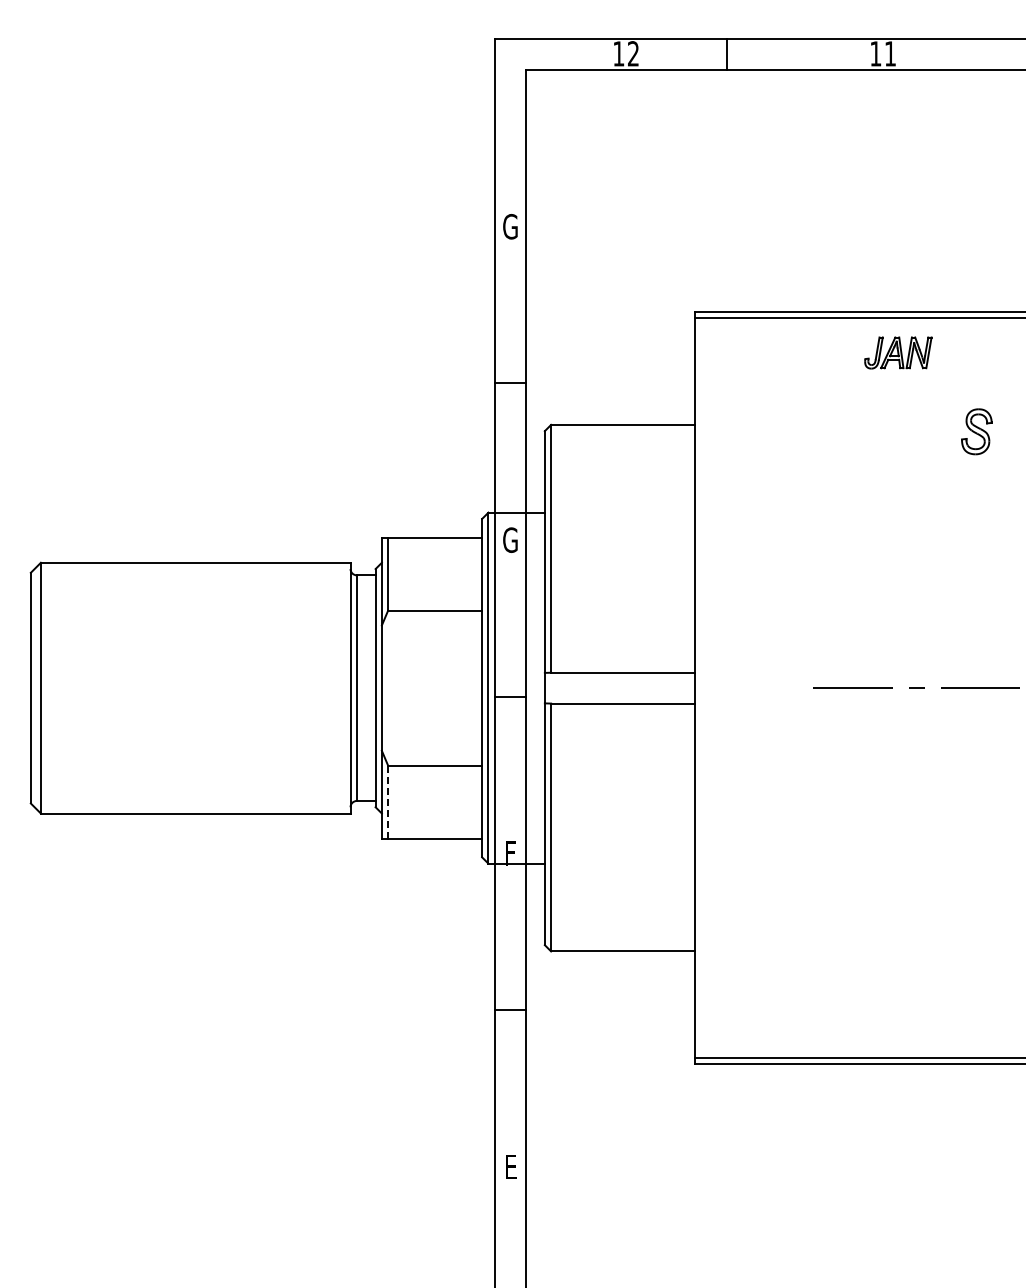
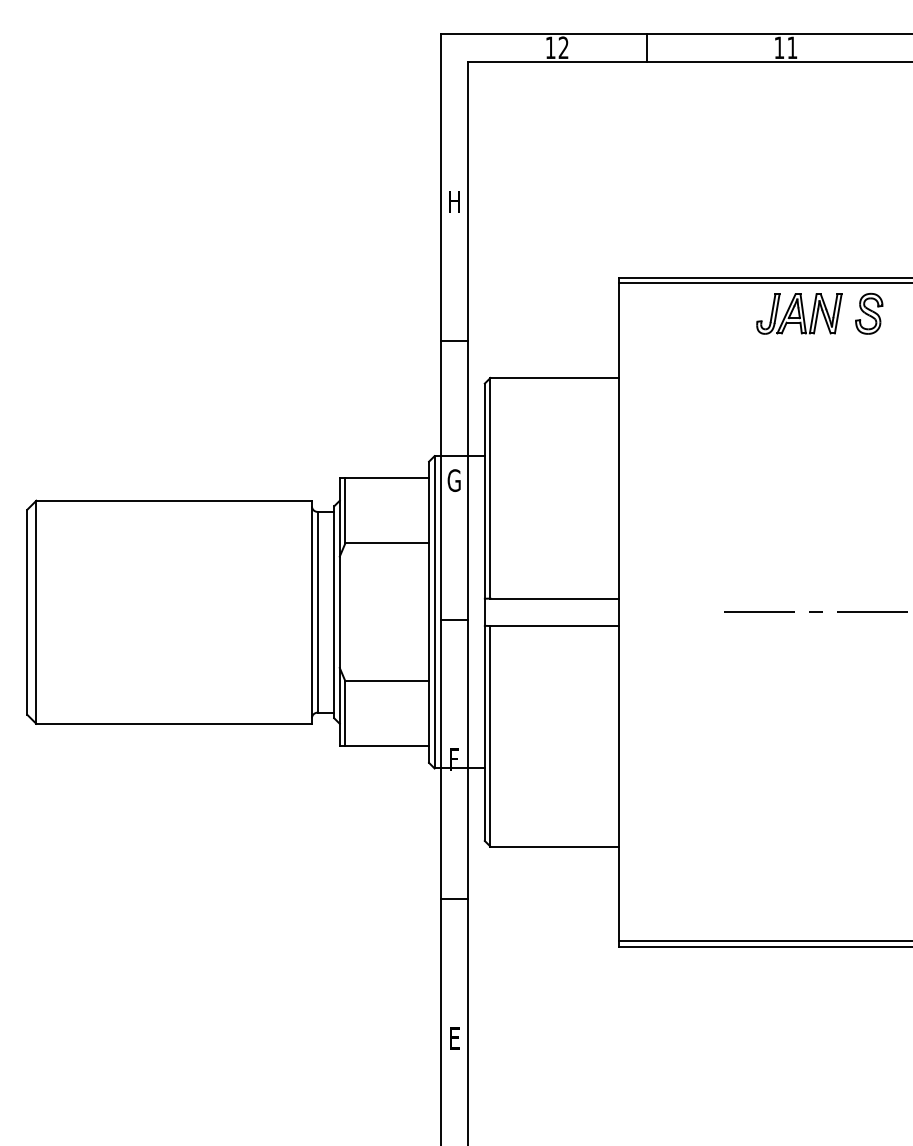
text: (510, 226) -> (454, 201), G -> H
part: (898, 352) -> (799, 313), size x1.43
part: (976, 431) -> (868, 313), moved
line: (388, 802) -> (345, 714), dashed -> solid

